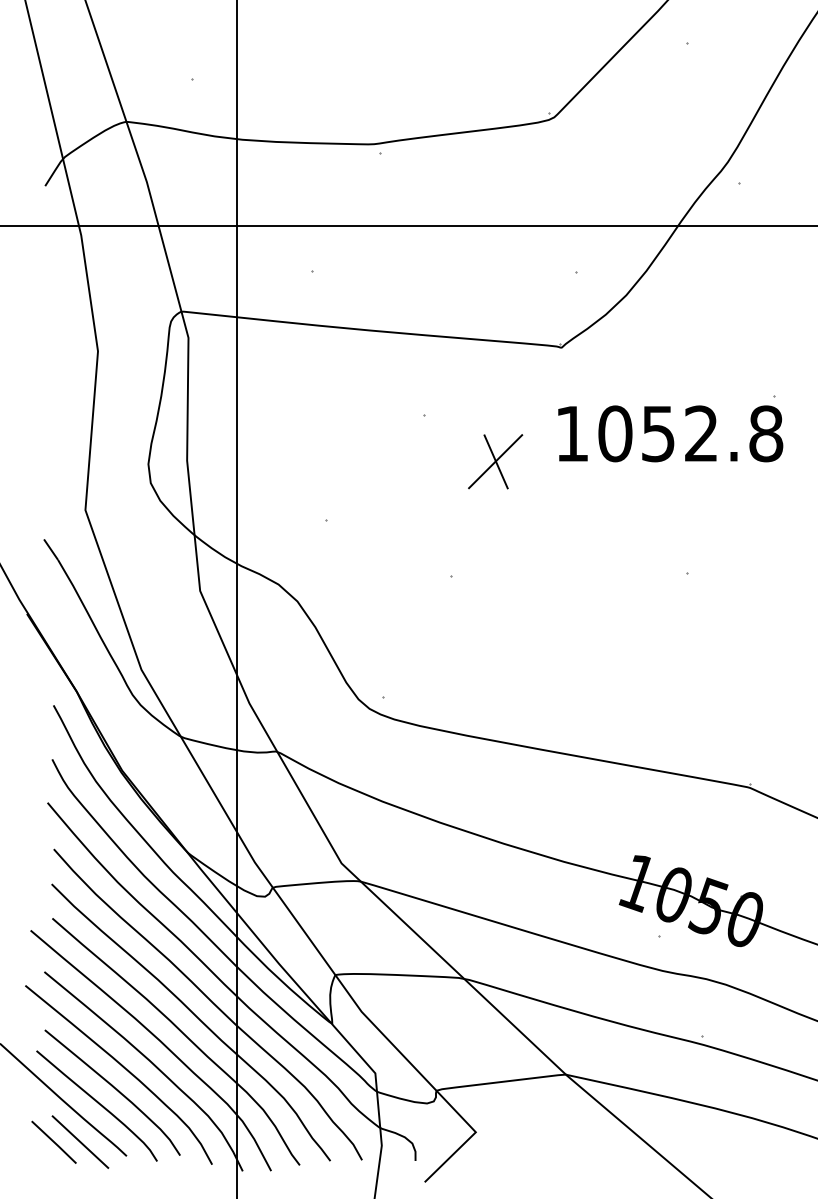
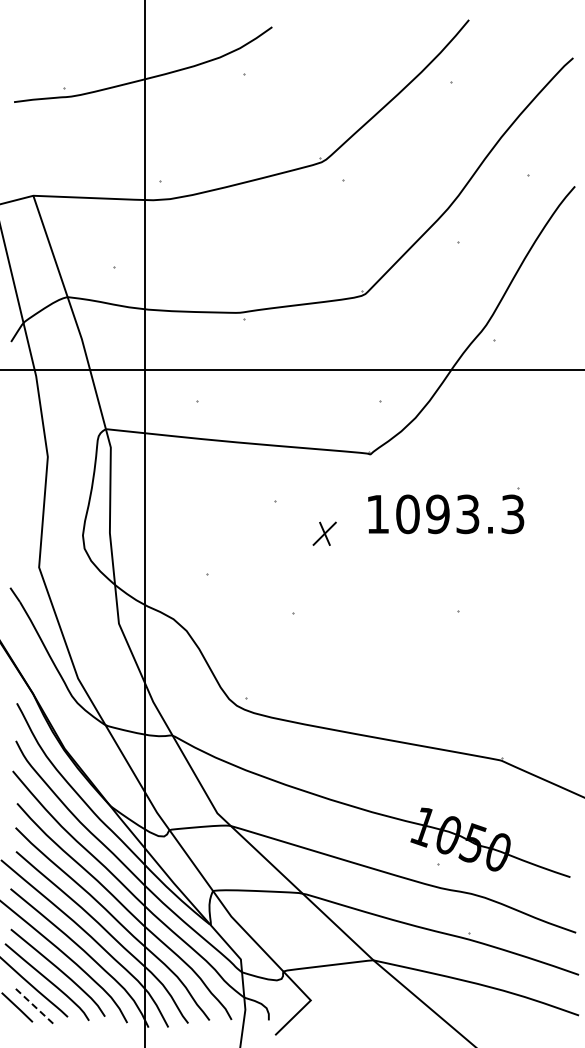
text: (712, 434) -> (475, 514), 1052.8 -> 1093.3
part: (495, 461) -> (324, 533), size x0.6
line: (81, 1142) -> (36, 1007), solid -> dashed

